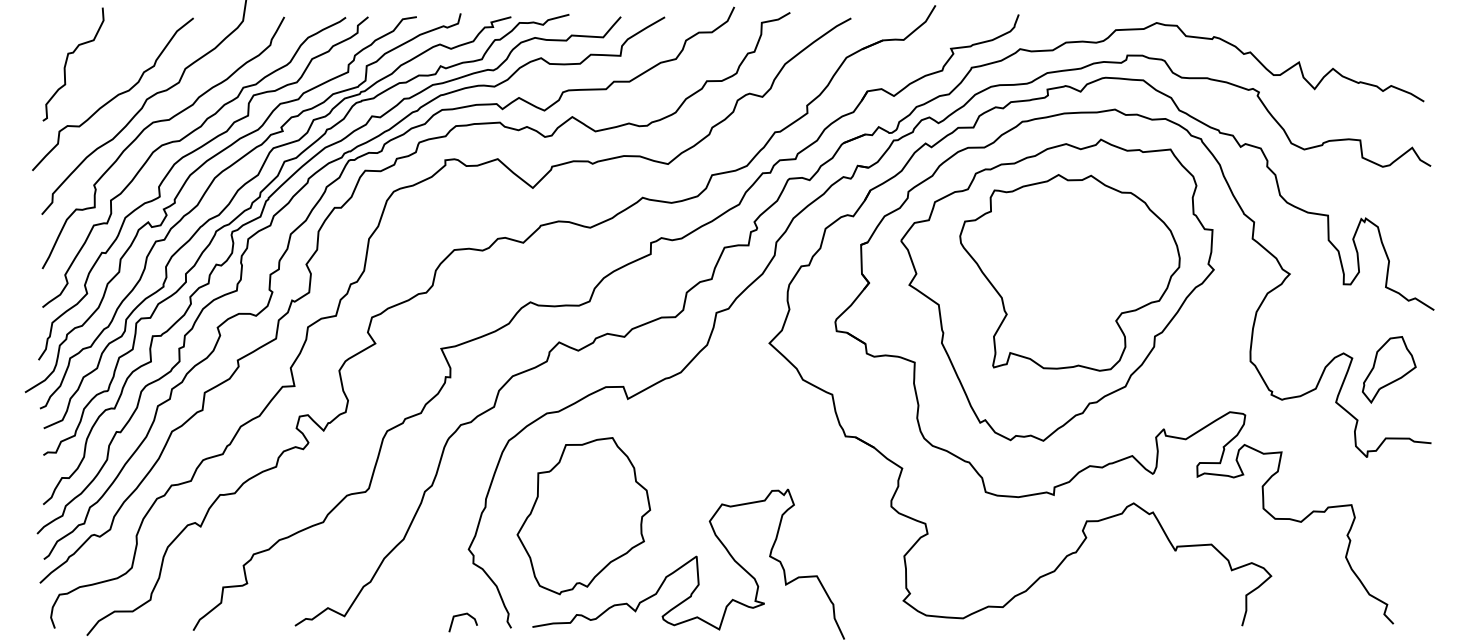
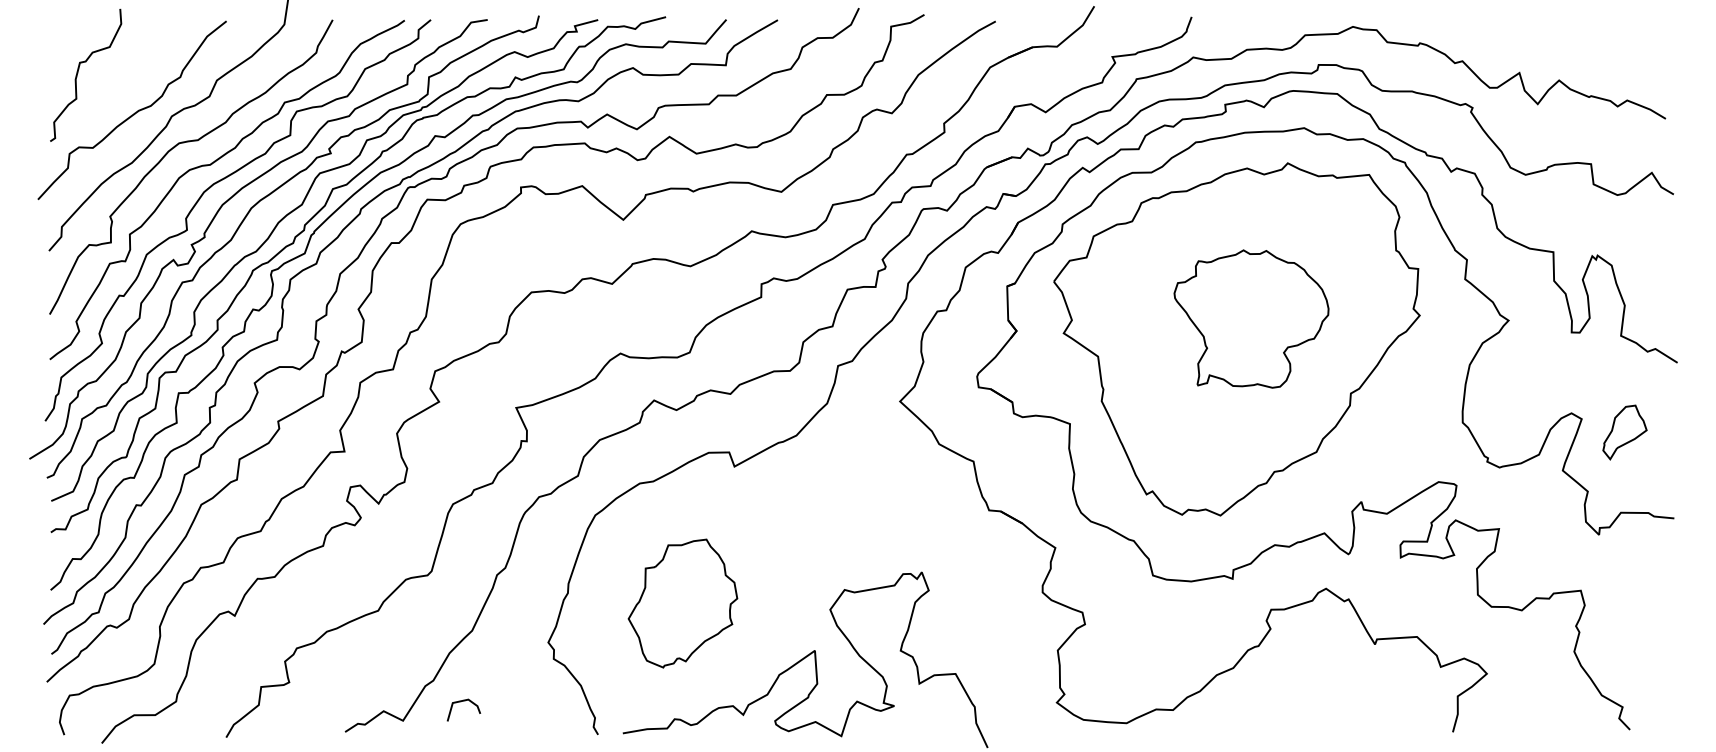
part: (1069, 272) -> (1251, 318), size x0.6
part: (1388, 369) -> (1624, 432), size x0.7
part: (583, 516) -> (682, 603), size x0.7
line: (460, 616) -> (460, 702), moved

